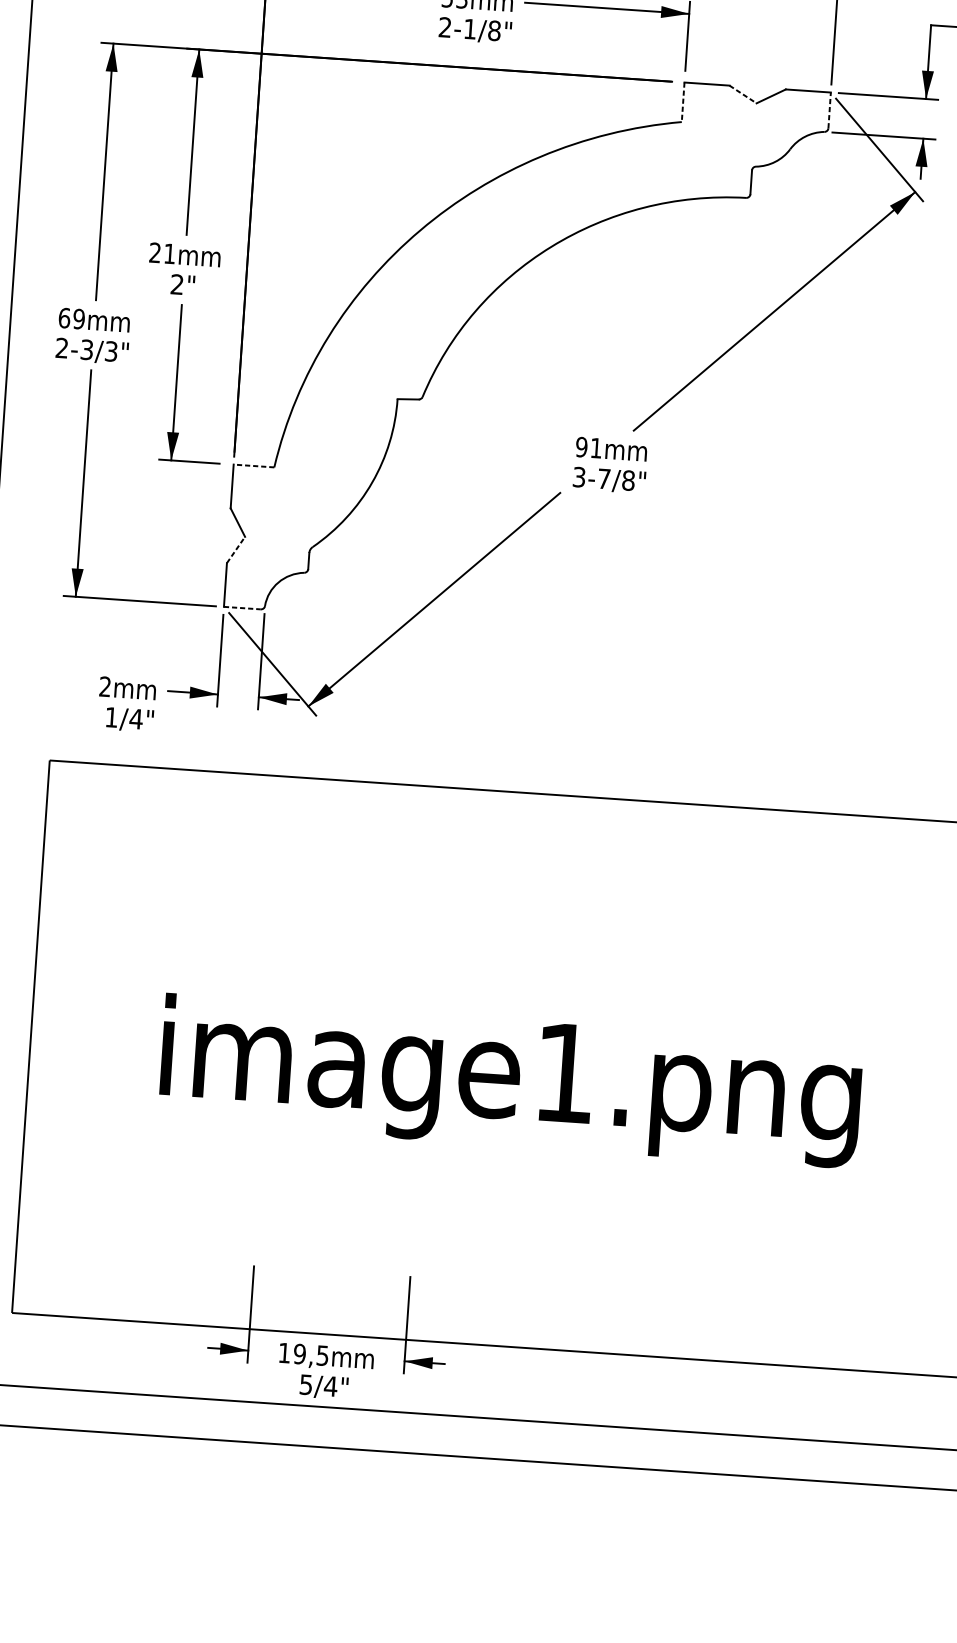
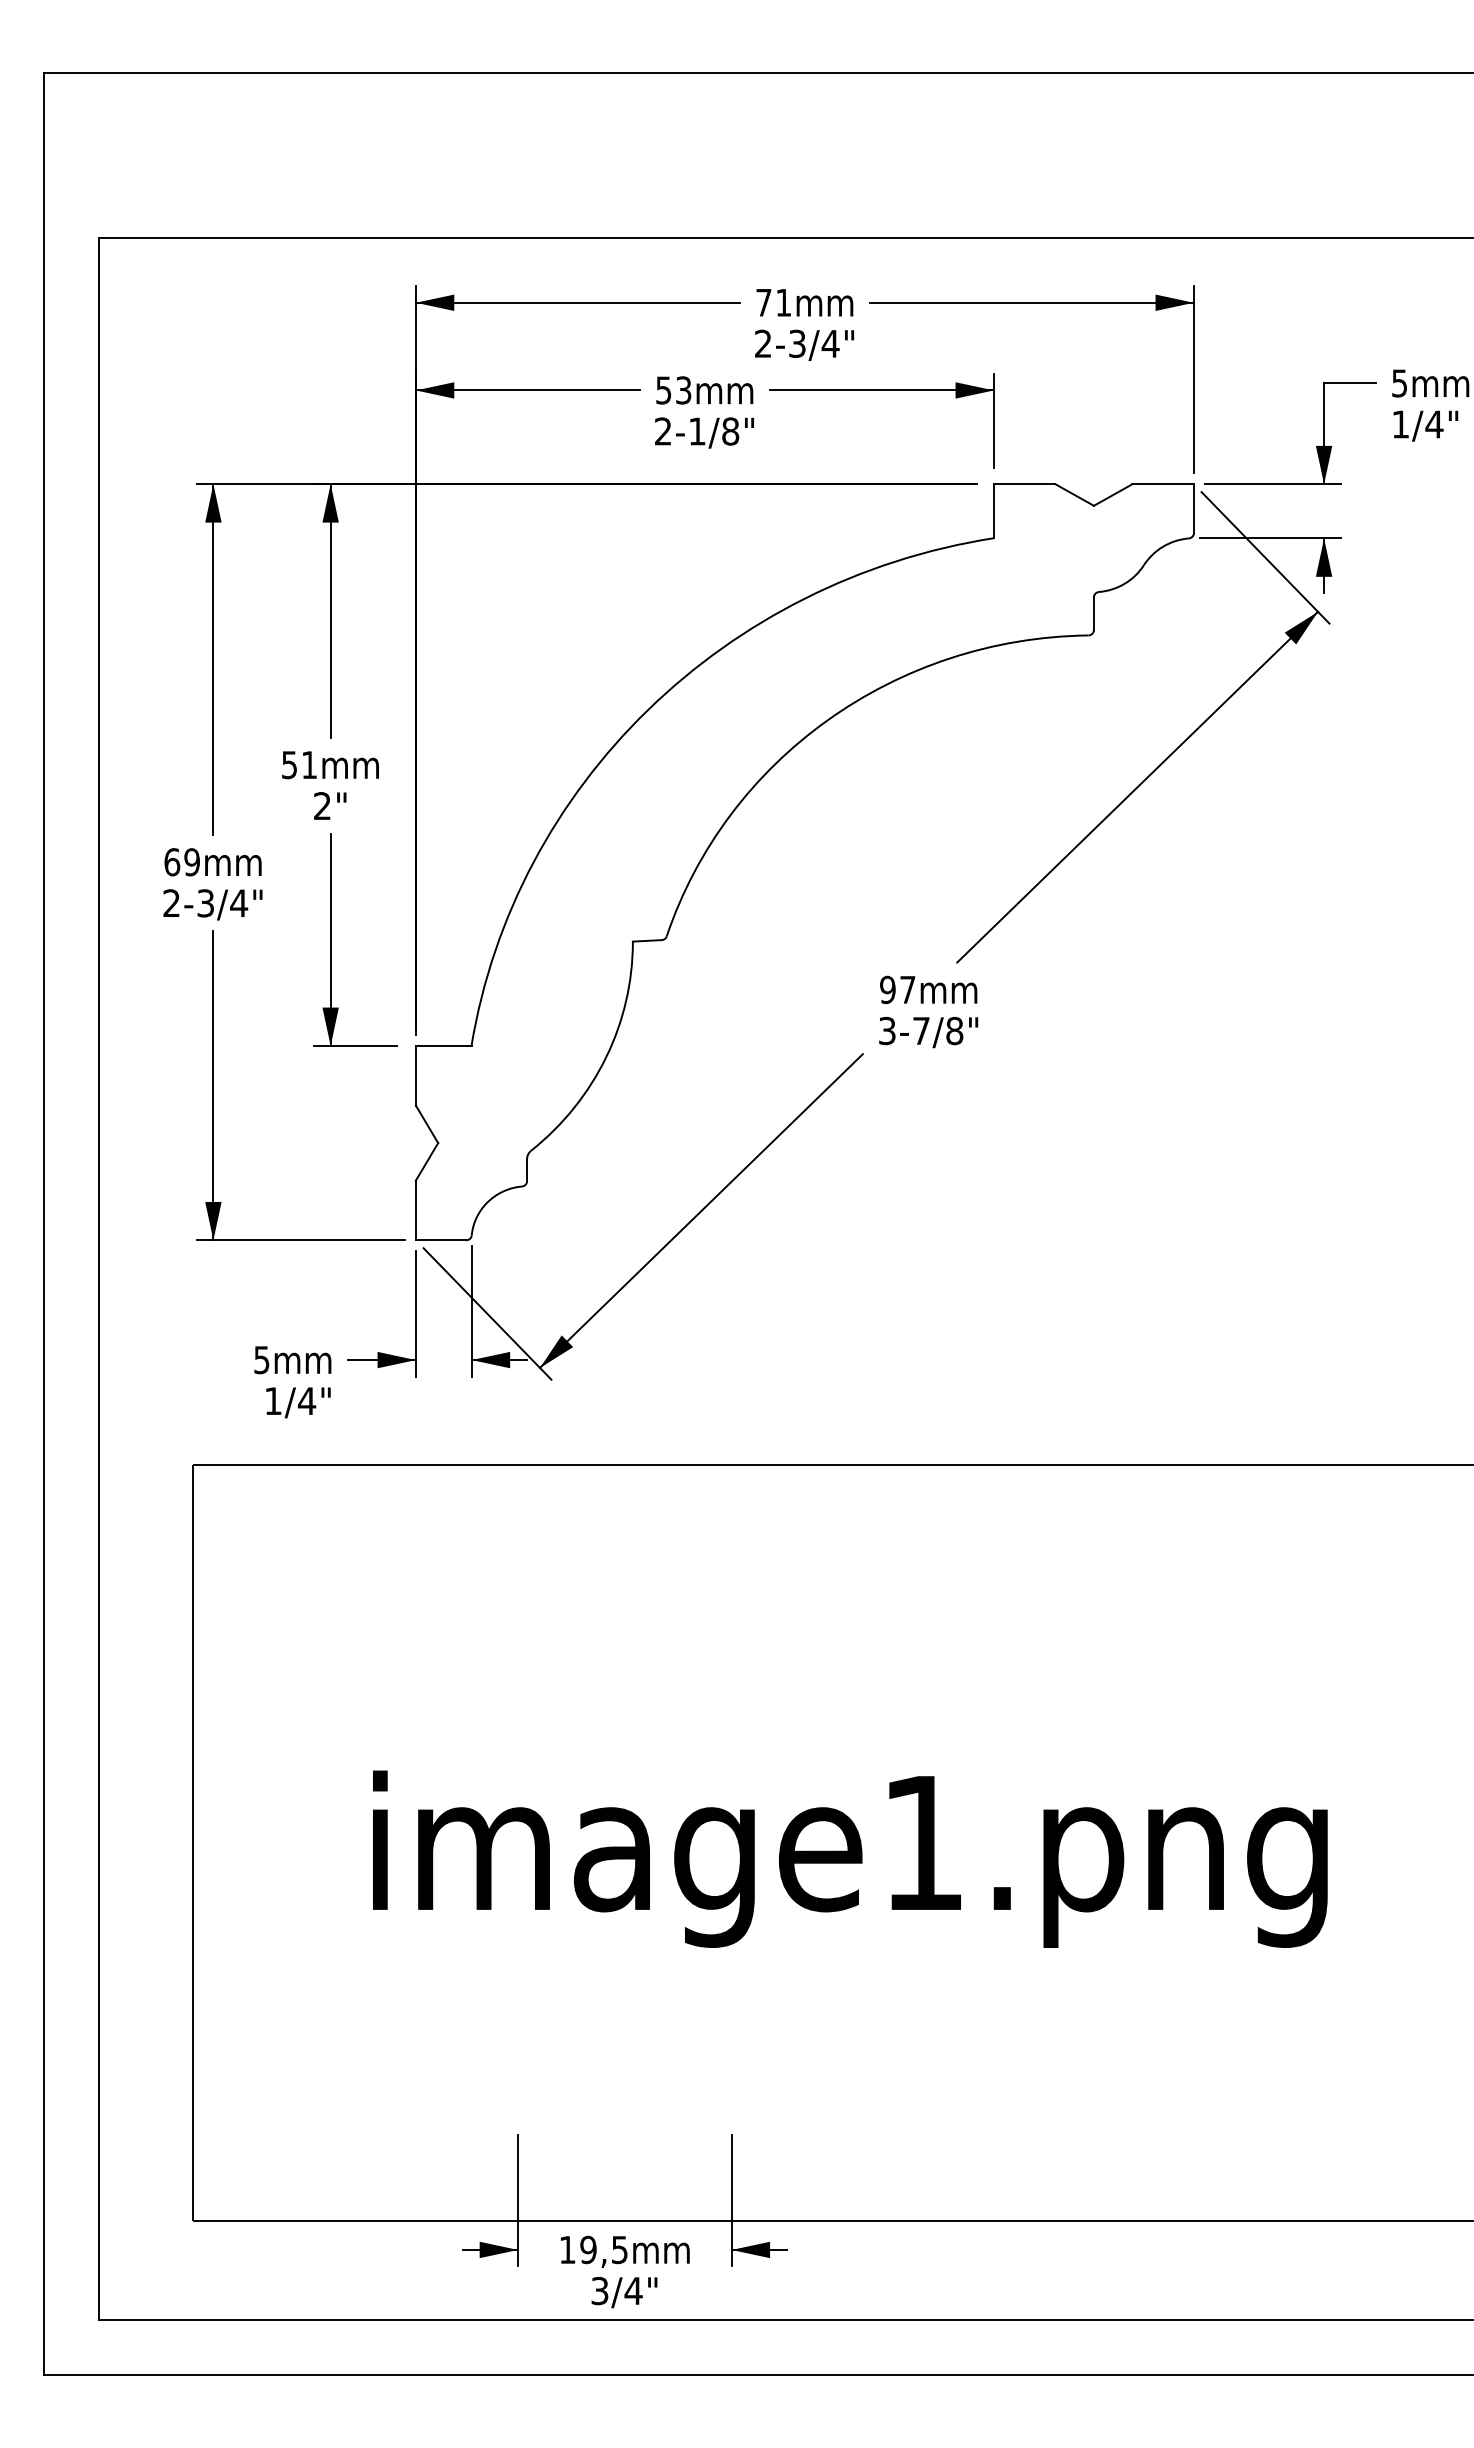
line: (743, 94) -> (1075, 495), dashed -> solid
line: (682, 102) -> (993, 511), dashed -> solid
line: (829, 110) -> (1193, 508), dashed -> solid
text: (155, 253) -> (289, 765), 21 -> 51
text: (111, 351) -> (239, 903), 2-3/3" -> 2-3/4"
text: (596, 447) -> (907, 989), 91 -> 97
line: (253, 465) -> (443, 1045), dashed -> solid
line: (236, 549) -> (427, 1161), dashed -> solid
line: (242, 608) -> (441, 1240), dashed -> solid
text: (104, 687) -> (261, 1360), 2 -> 5
text: (306, 1384) -> (600, 2290), 5/4" -> 3/4"

